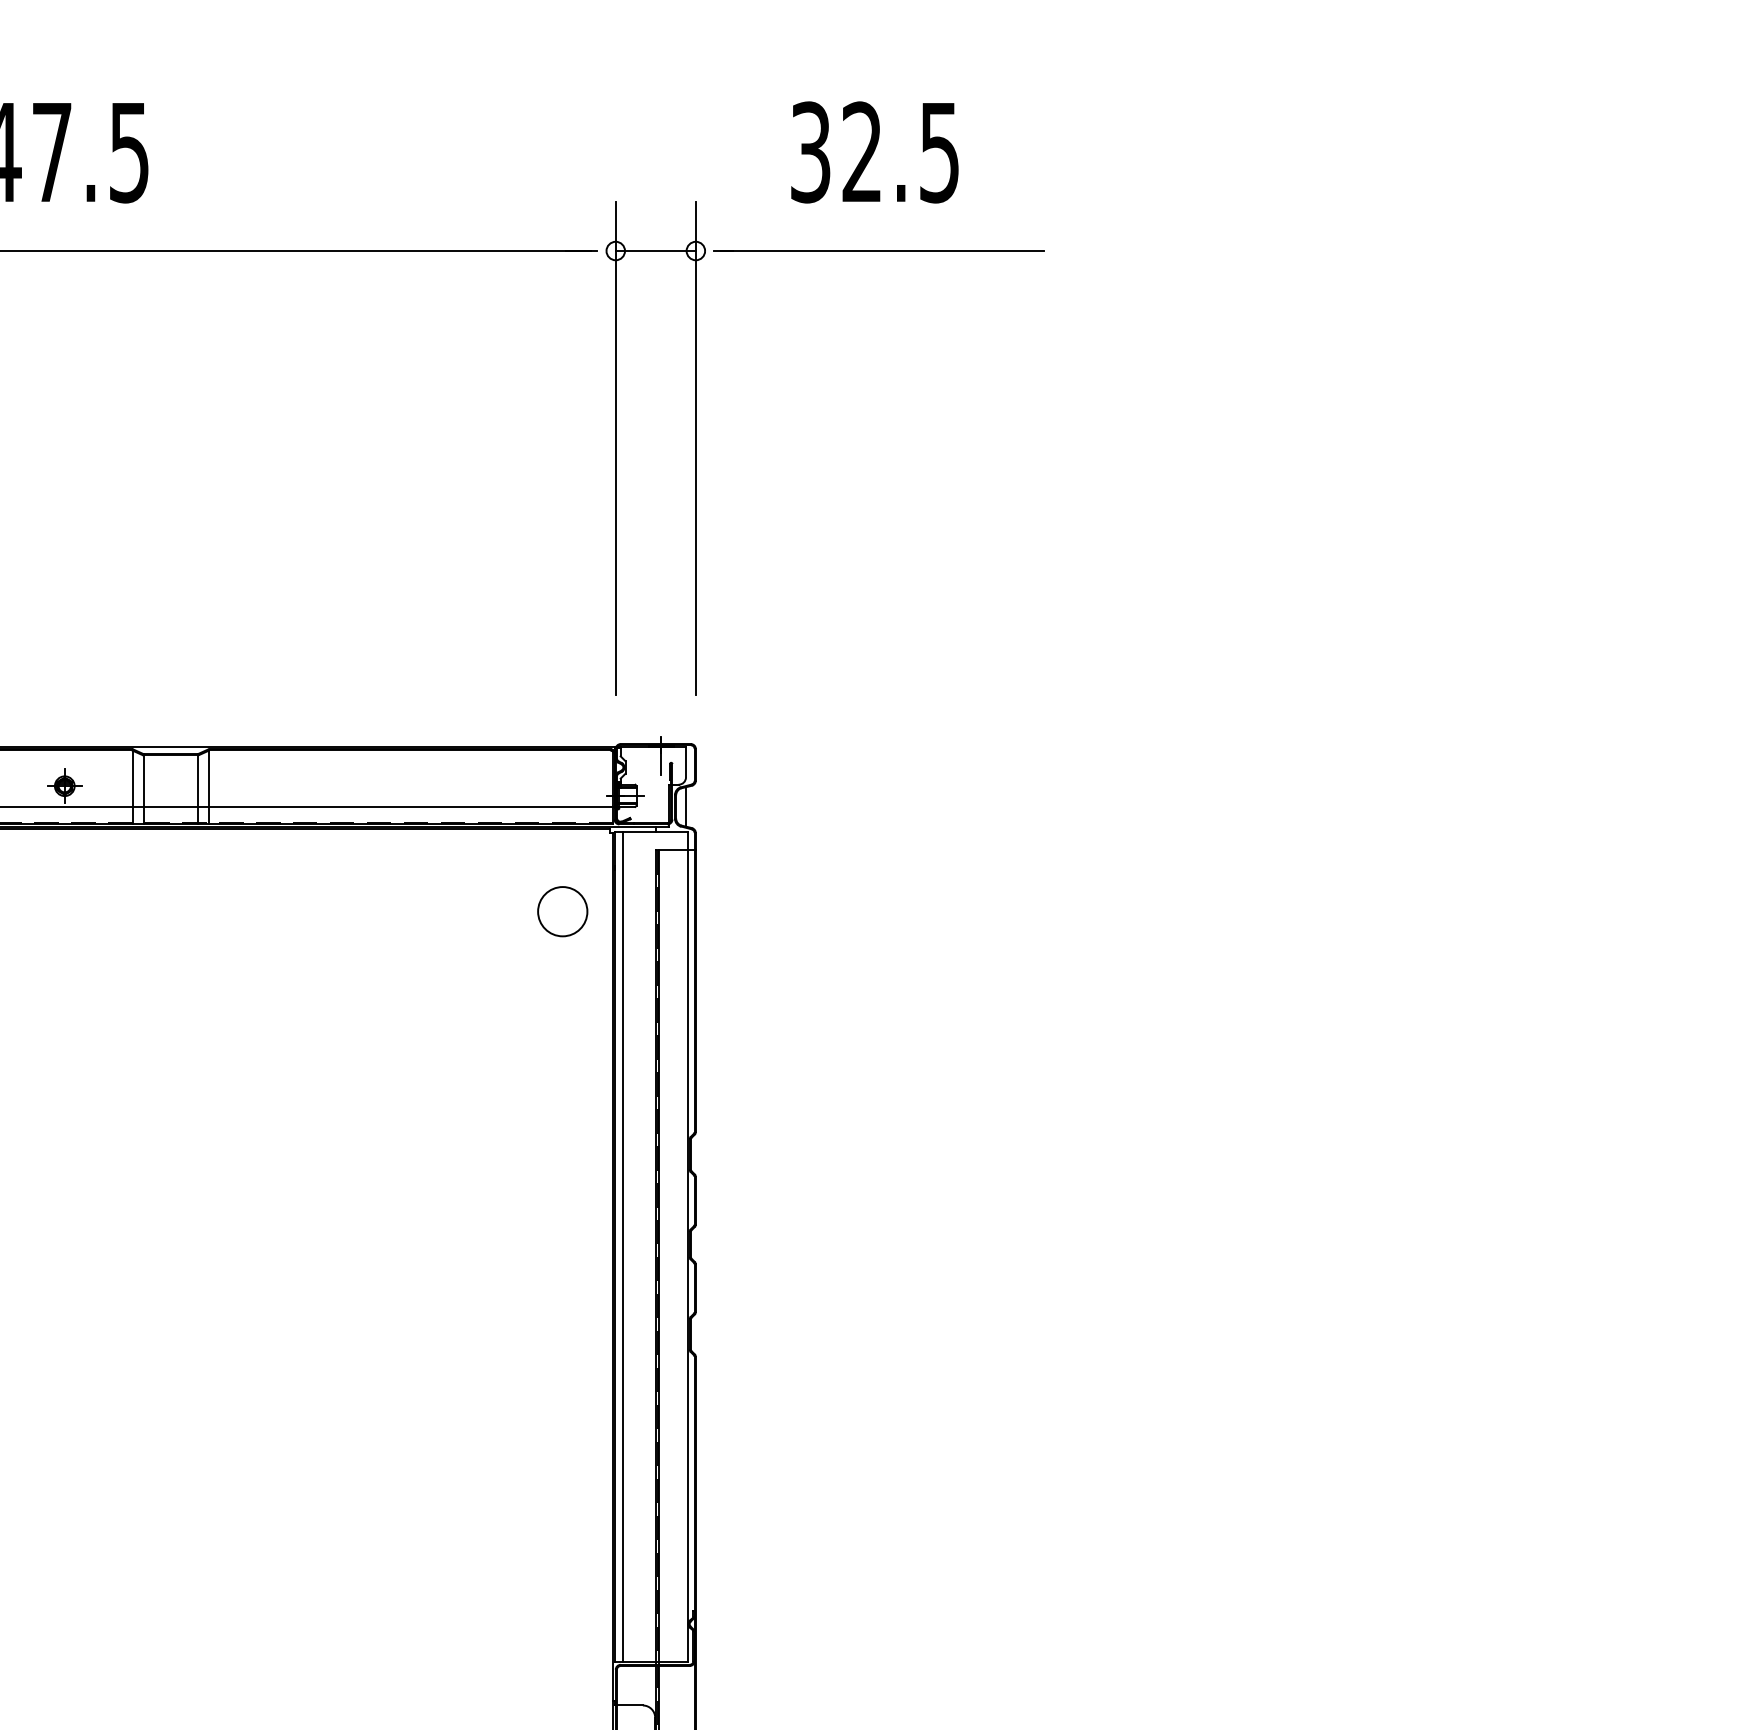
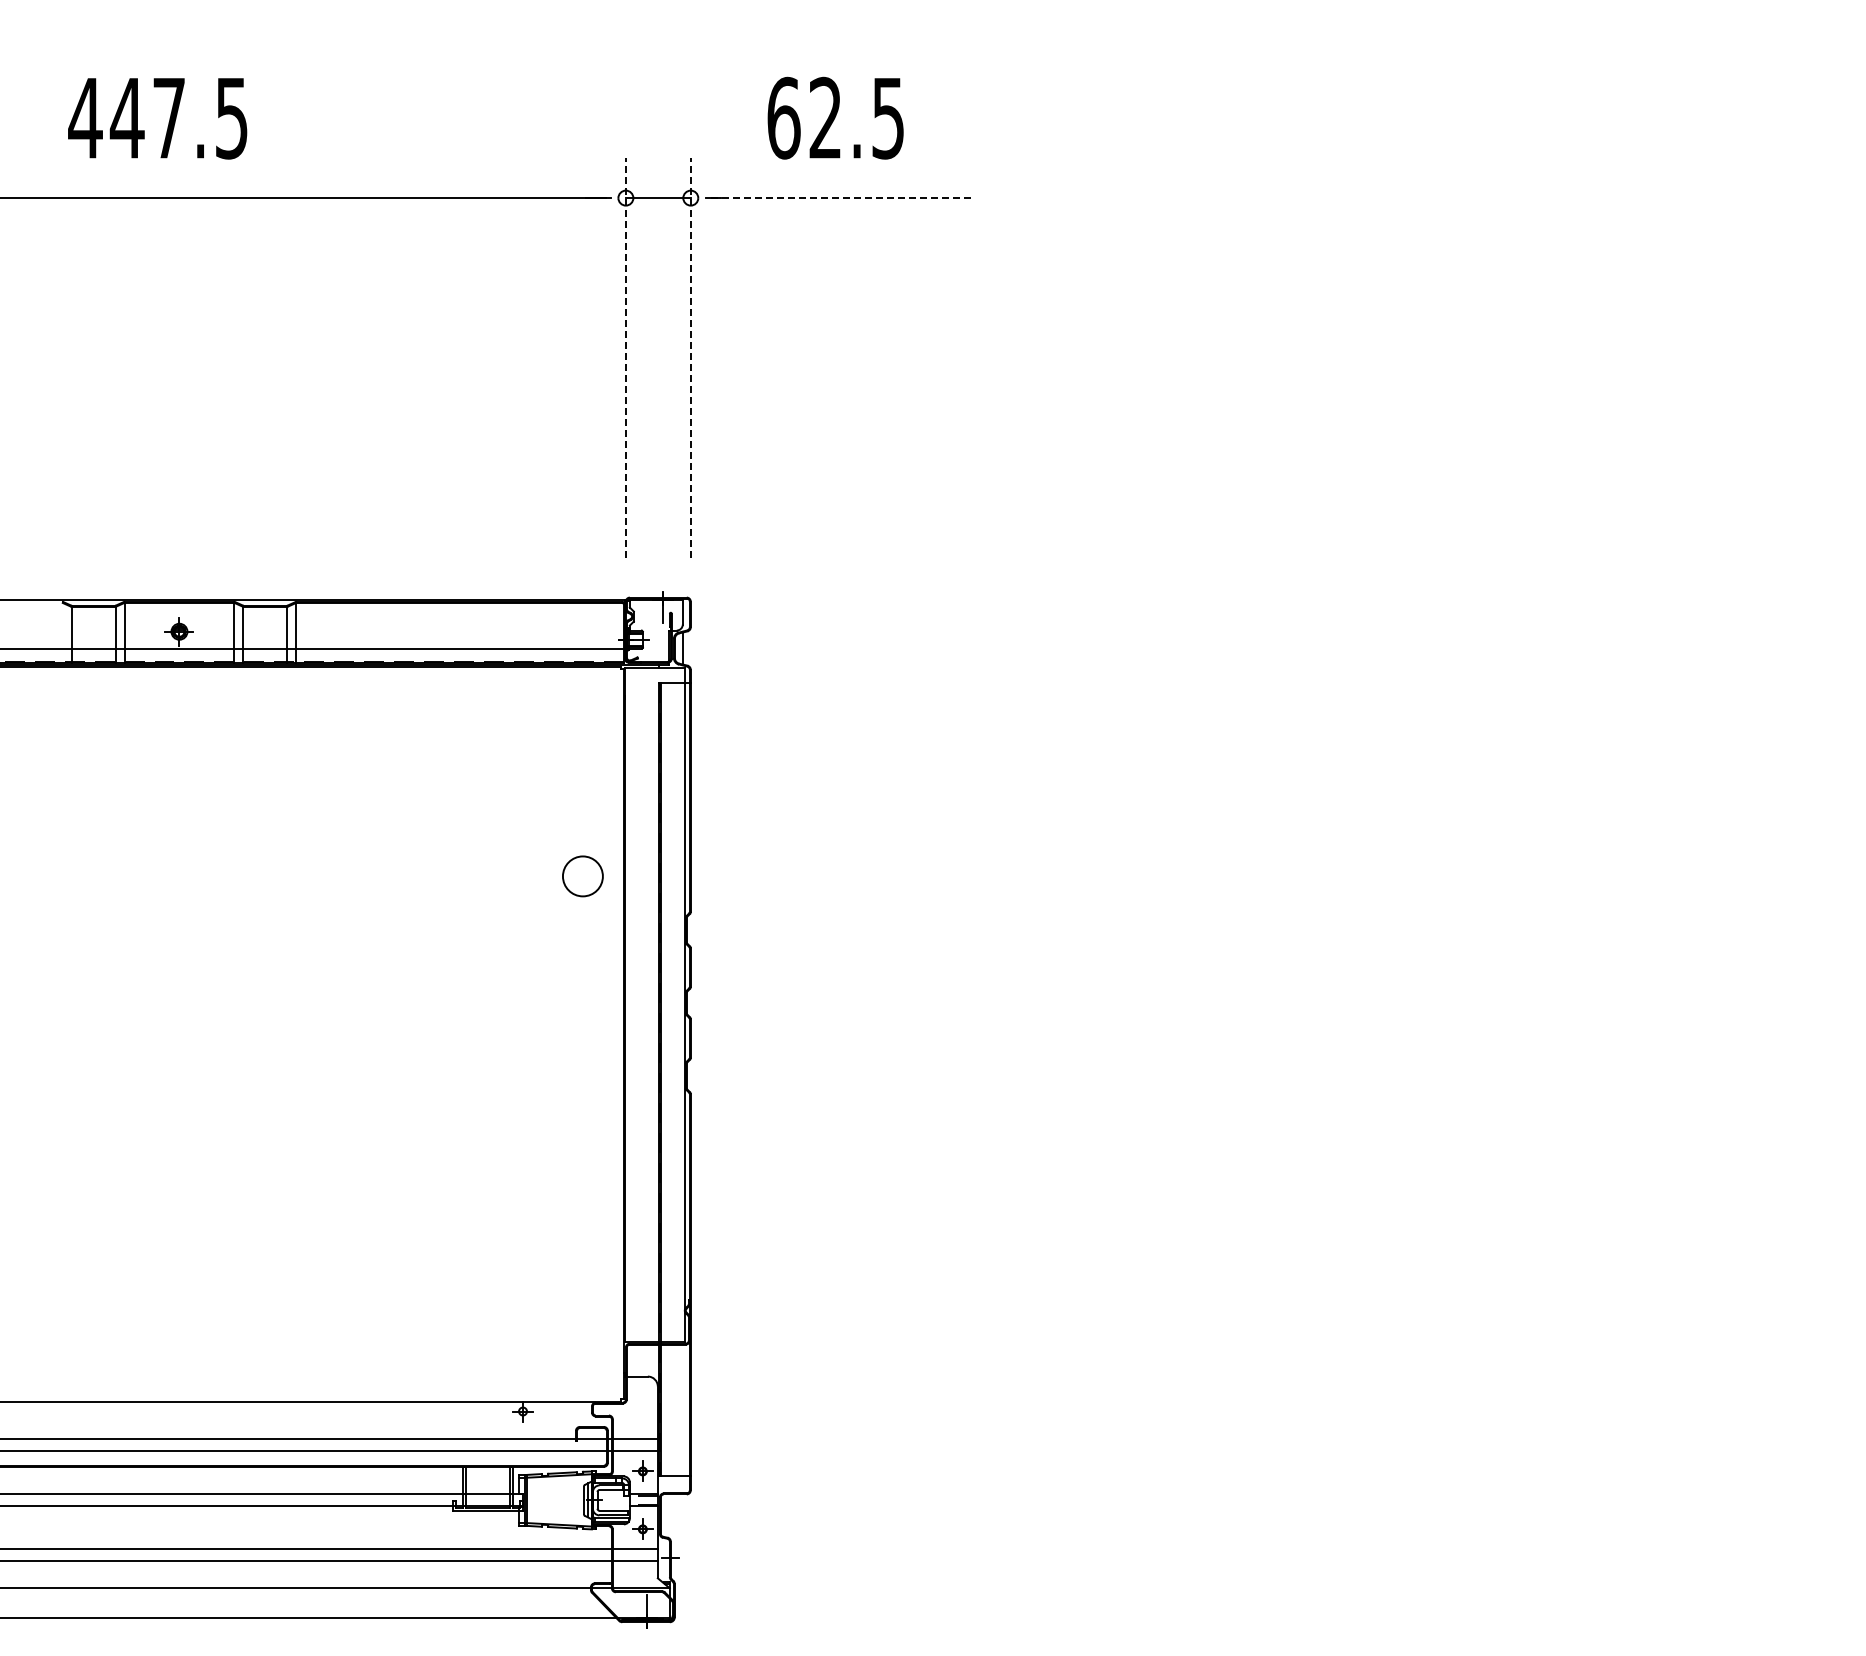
text: (810, 151) -> (783, 117), 32.5 -> 62.5
line: (883, 251) -> (842, 198), solid -> dashed
line: (615, 447) -> (625, 357), solid -> dashed
line: (695, 447) -> (690, 357), solid -> dashed
circle: (562, 911) -> (582, 876), moved
line: (623, 1246) -> (632, 1004), removed

